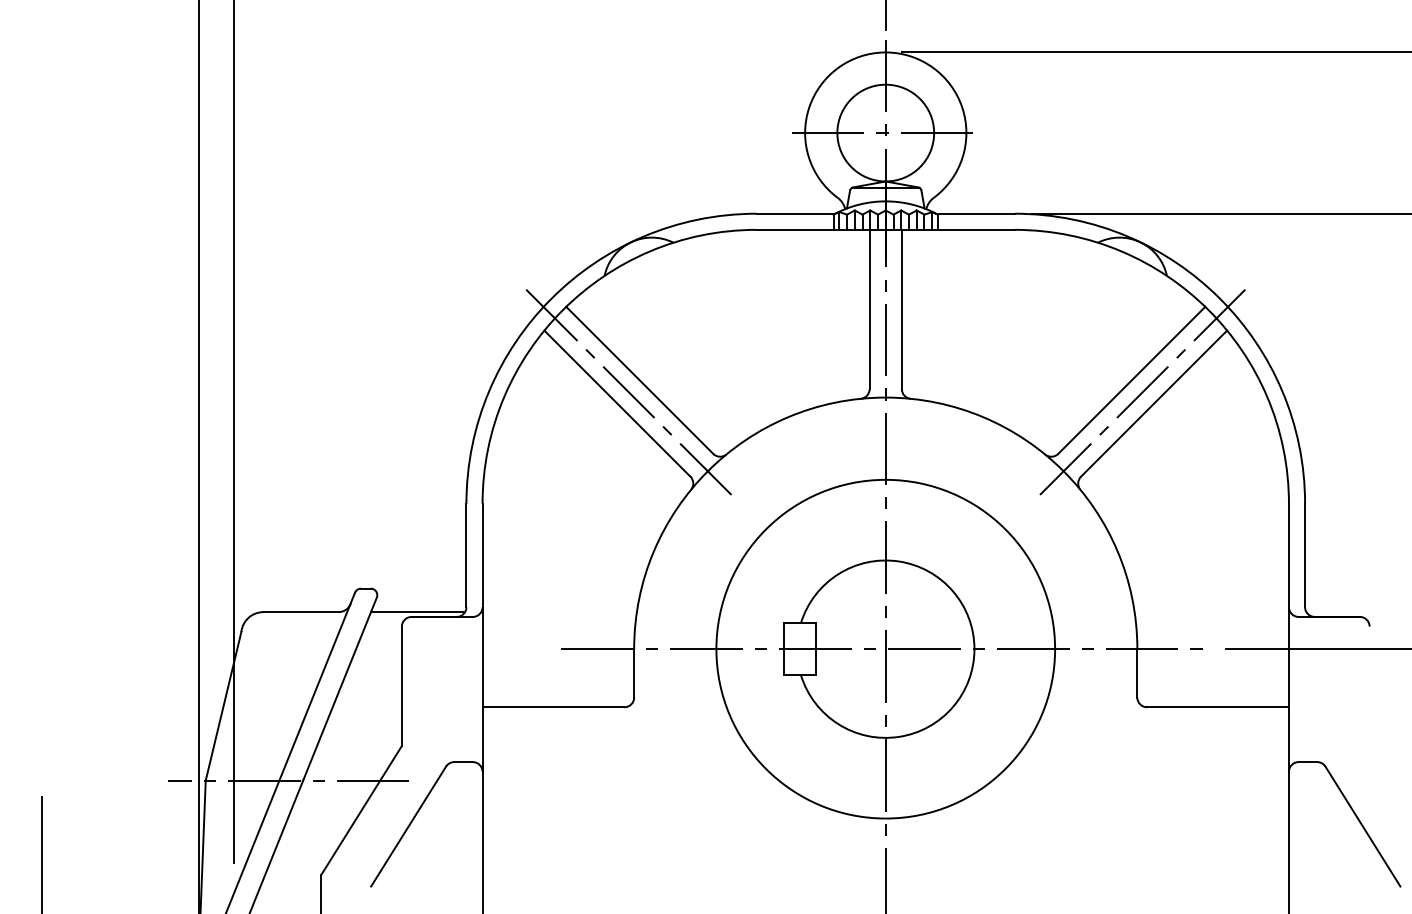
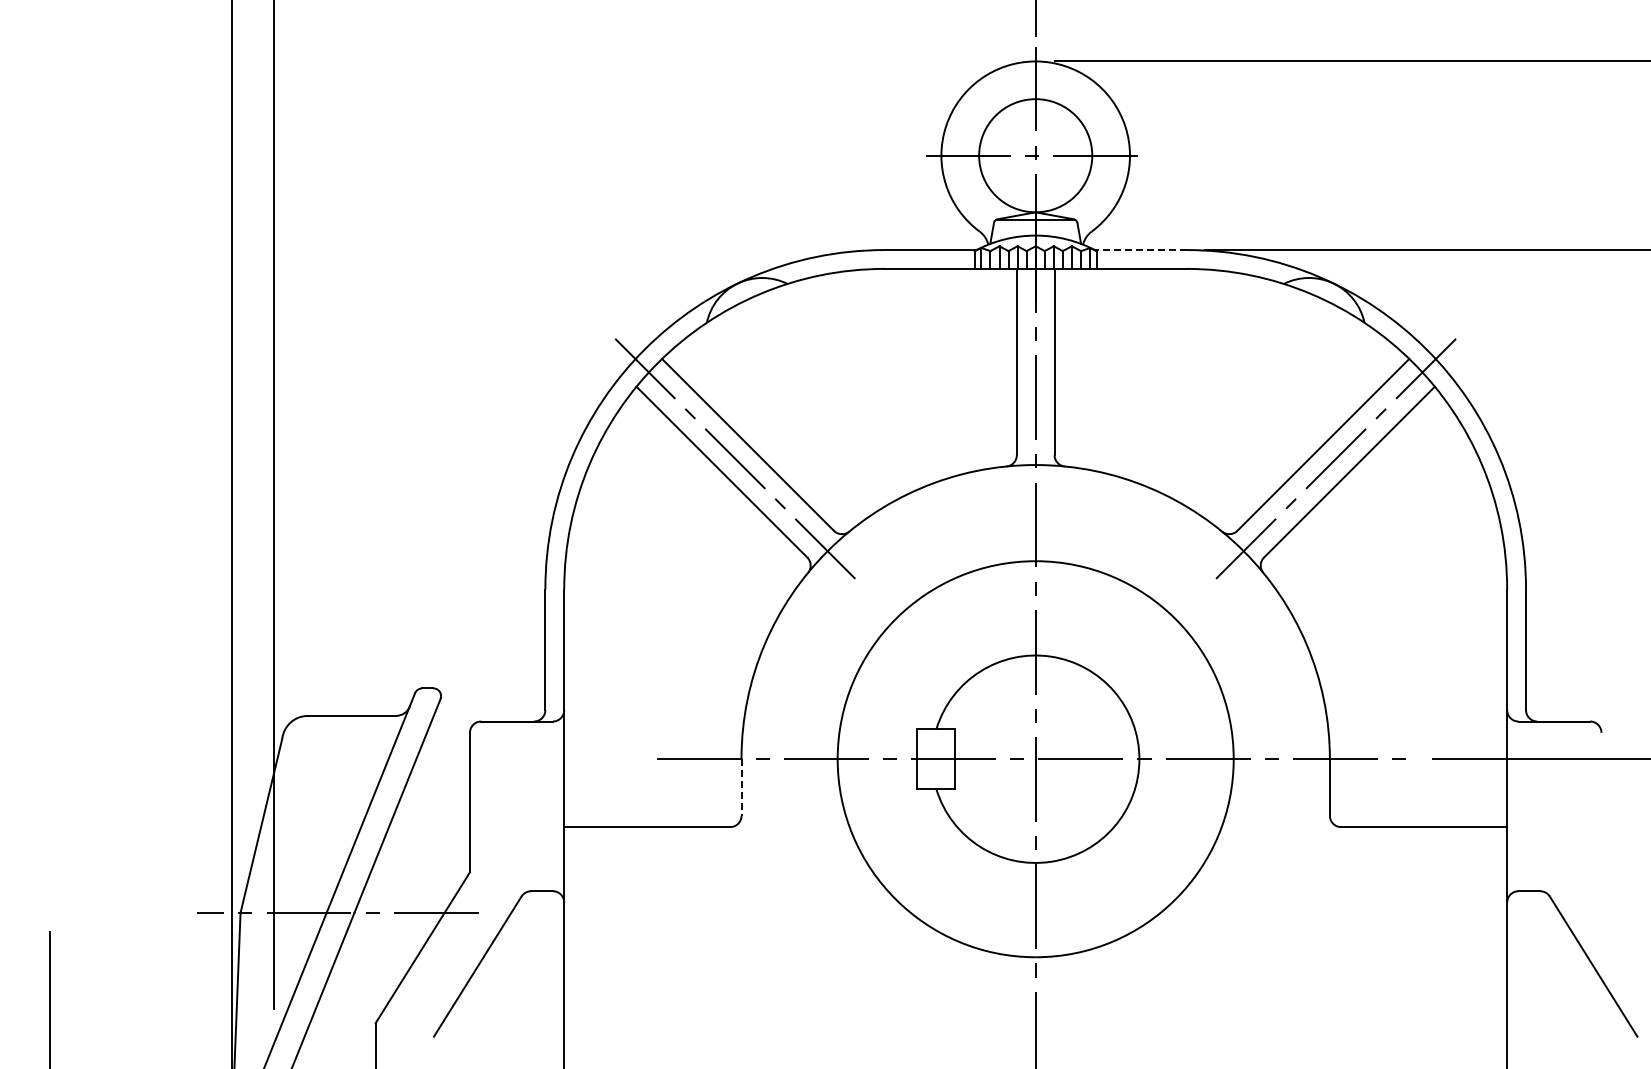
line: (975, 214) -> (1140, 250), solid -> dashed
line: (417, 611) -> (488, 715), removed
line: (634, 674) -> (741, 788), solid -> dashed

